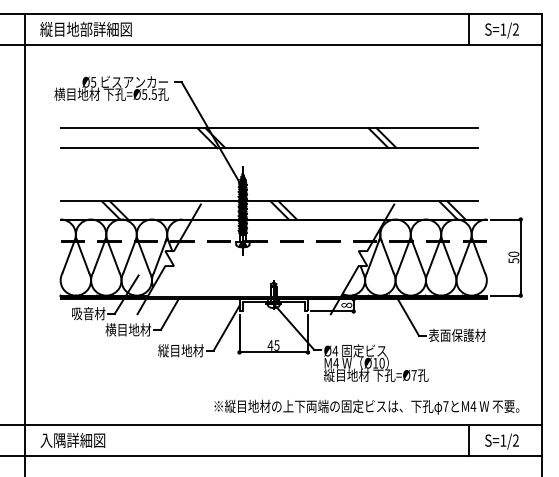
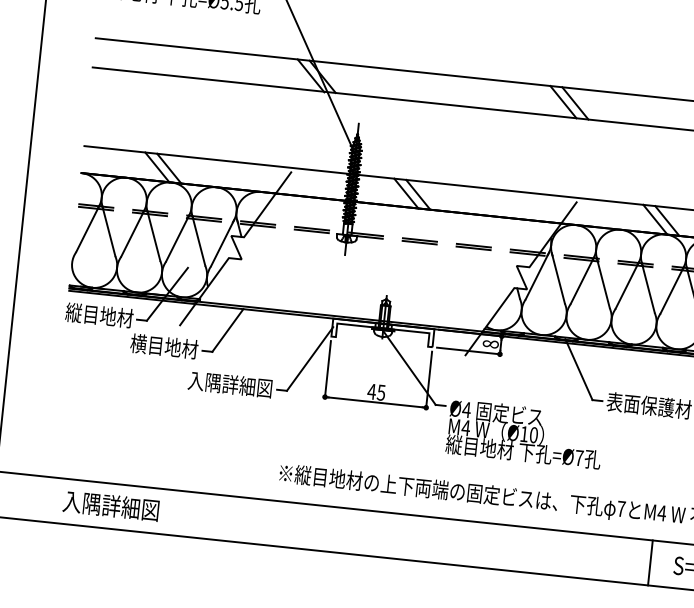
text: (76, 313) -> (90, 314), 吸音材 -> 縦目地材
text: (174, 350) -> (229, 384), 縦目地材 -> 入隅詳細図
text: (72, 440) -> (110, 505), moved

